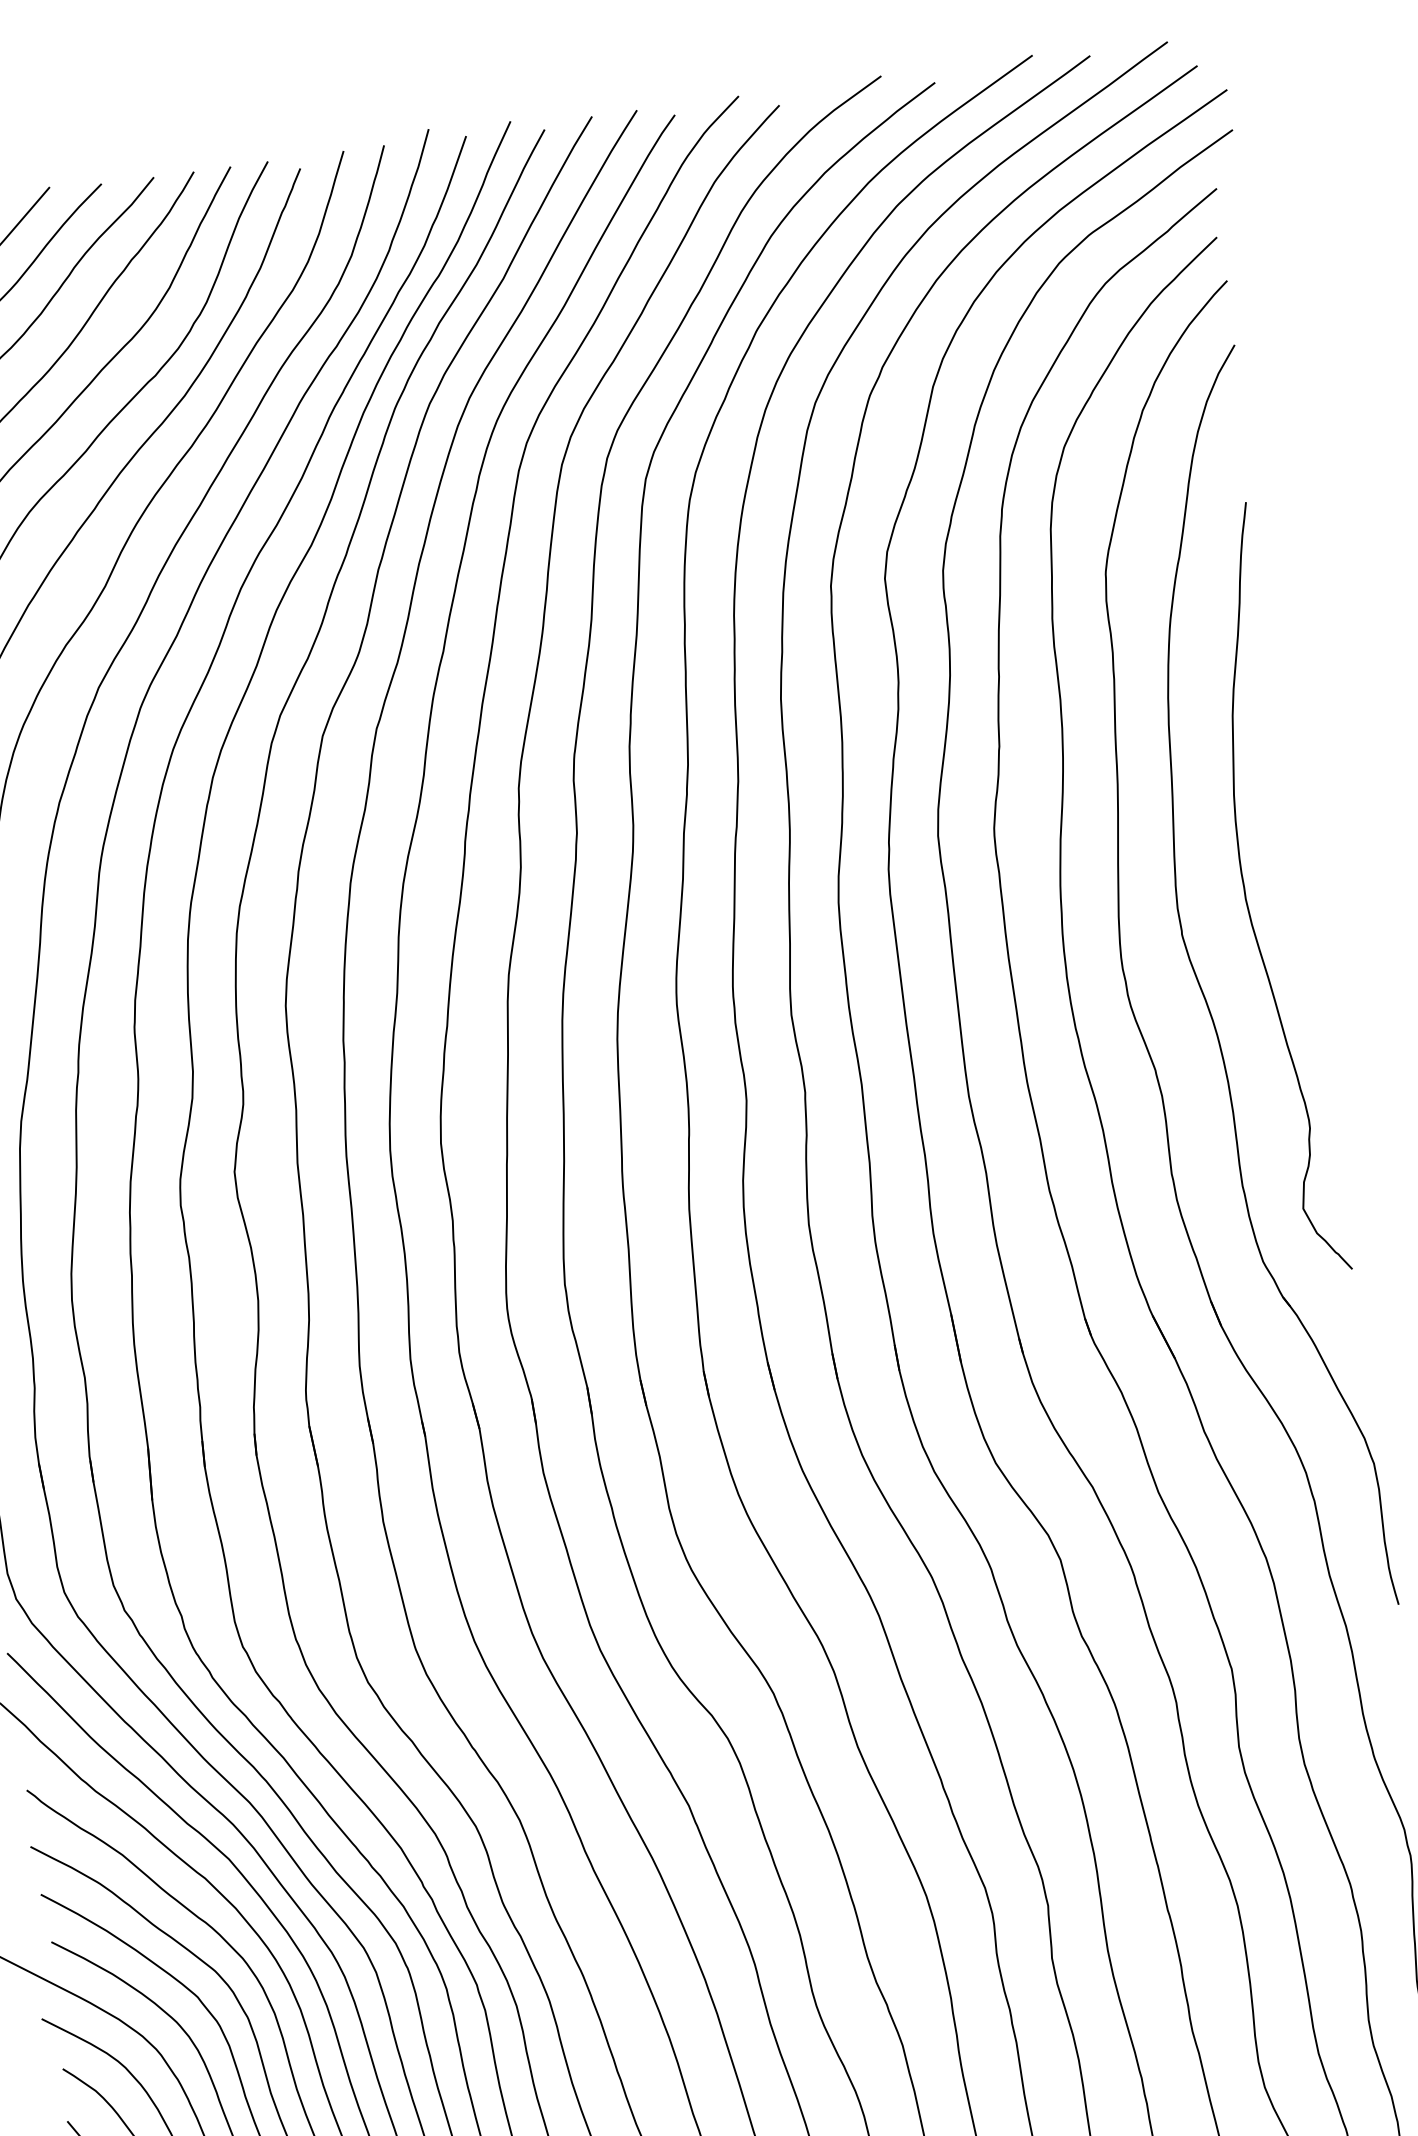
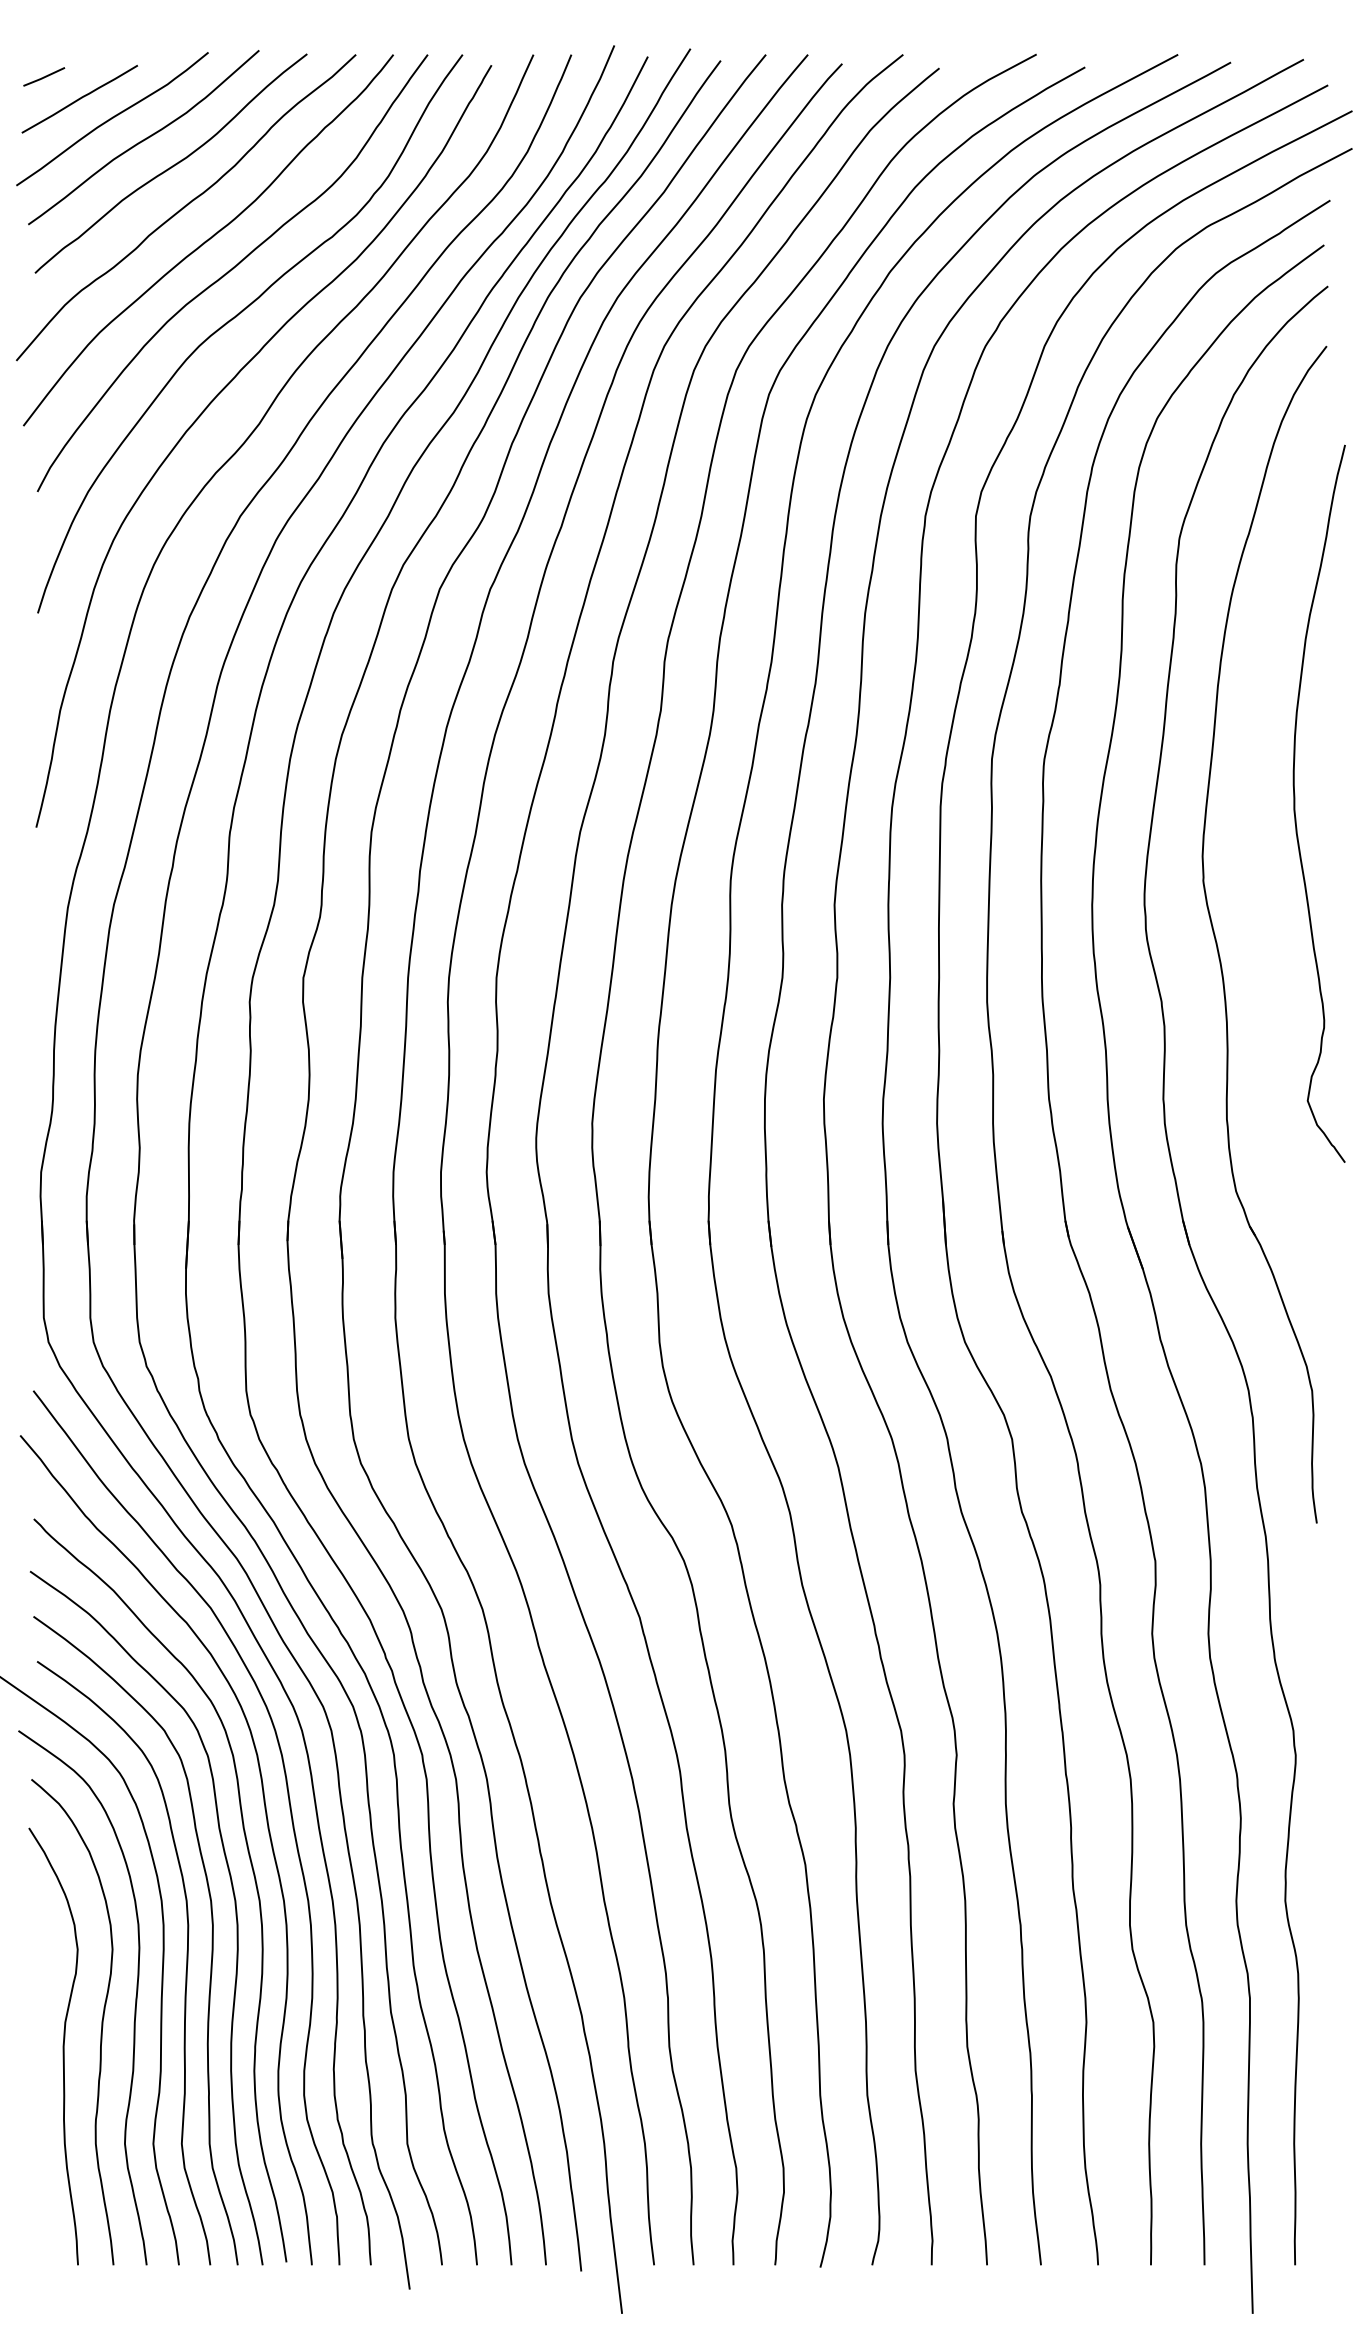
curve: (1246, 892) -> (1295, 803), moved

